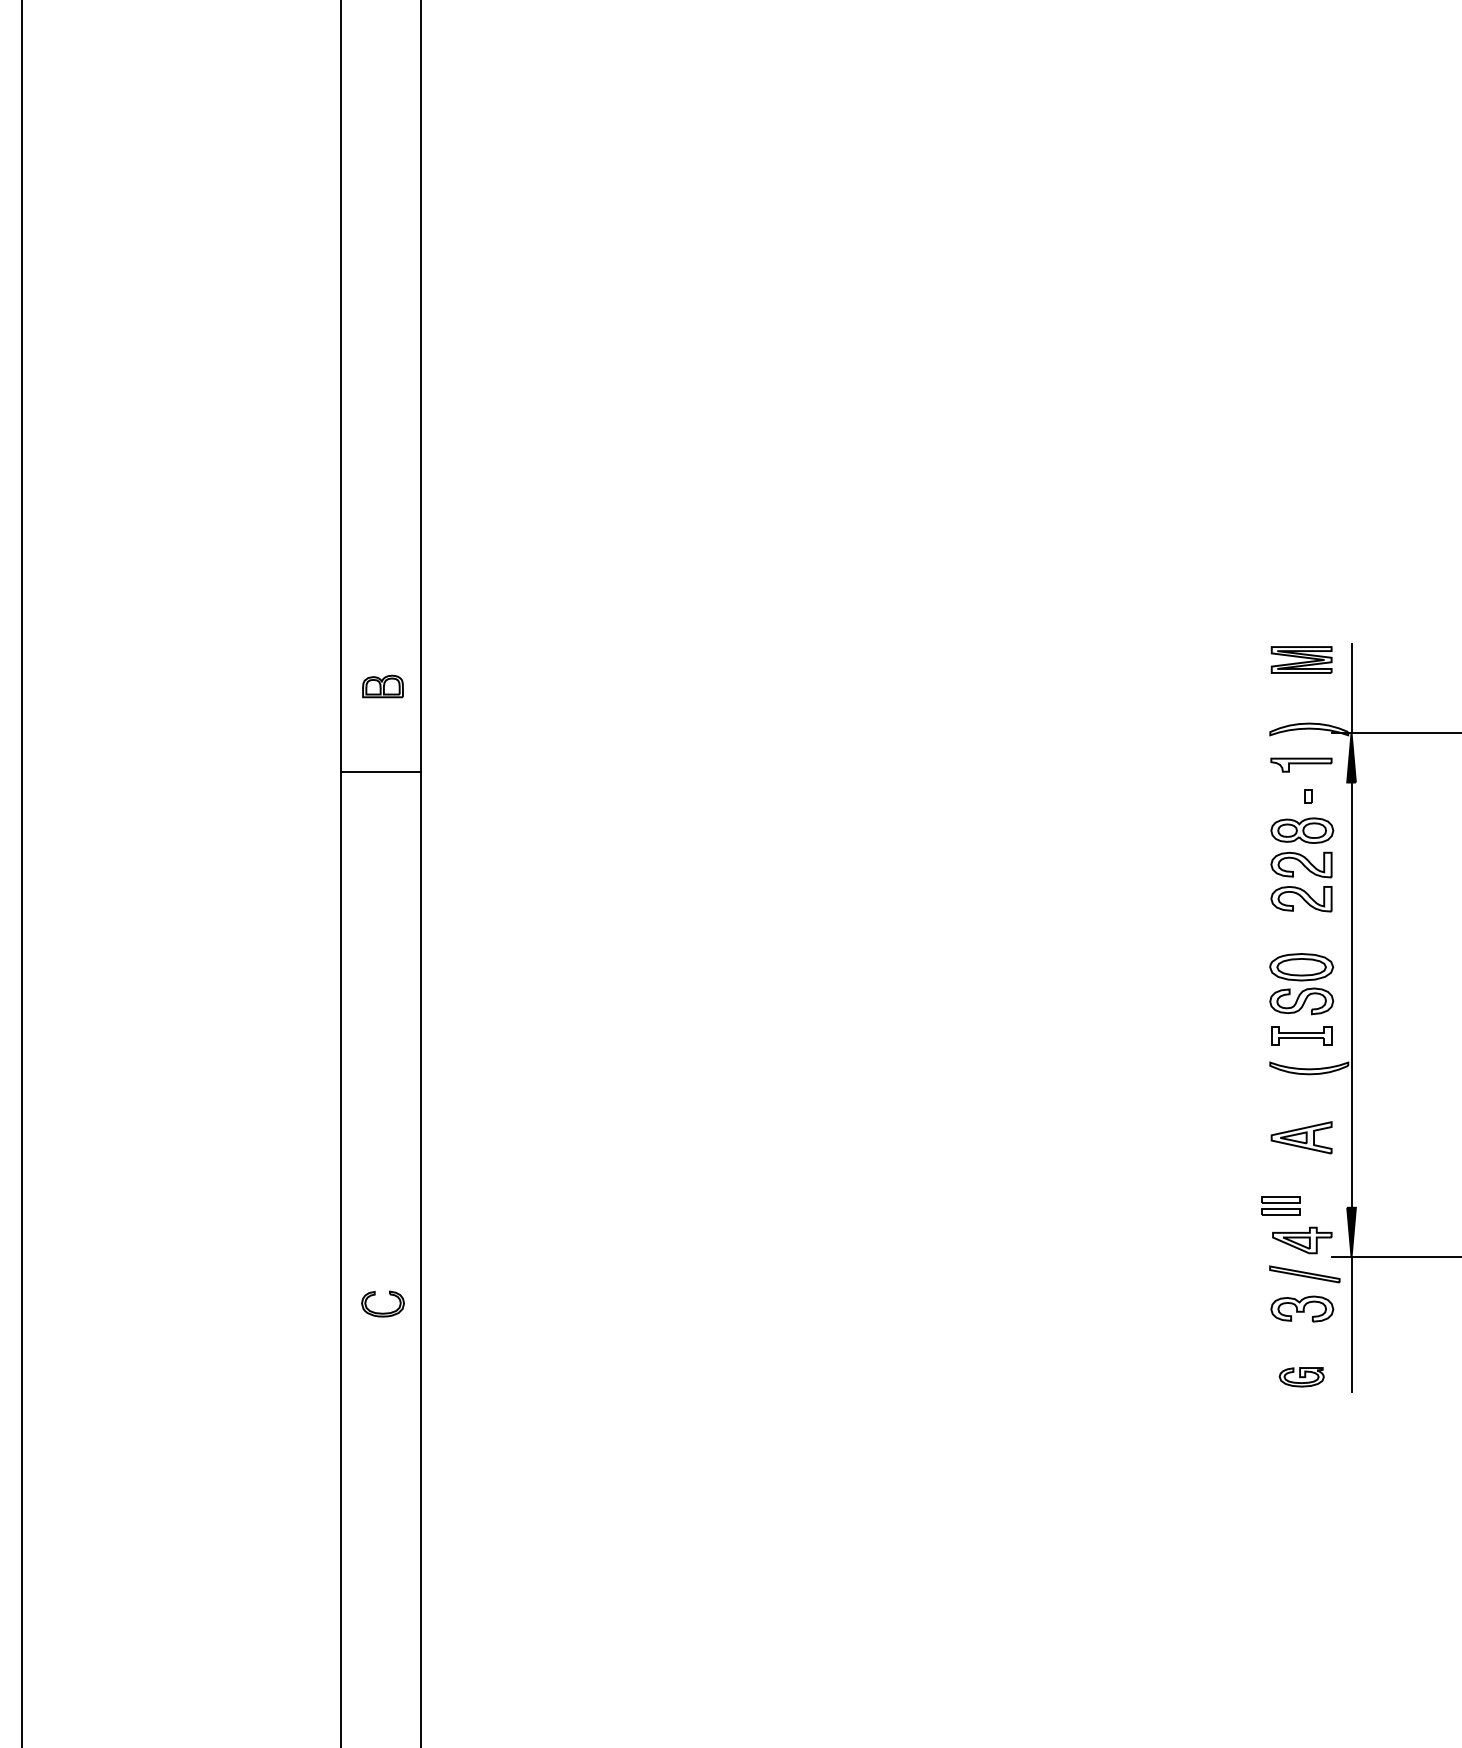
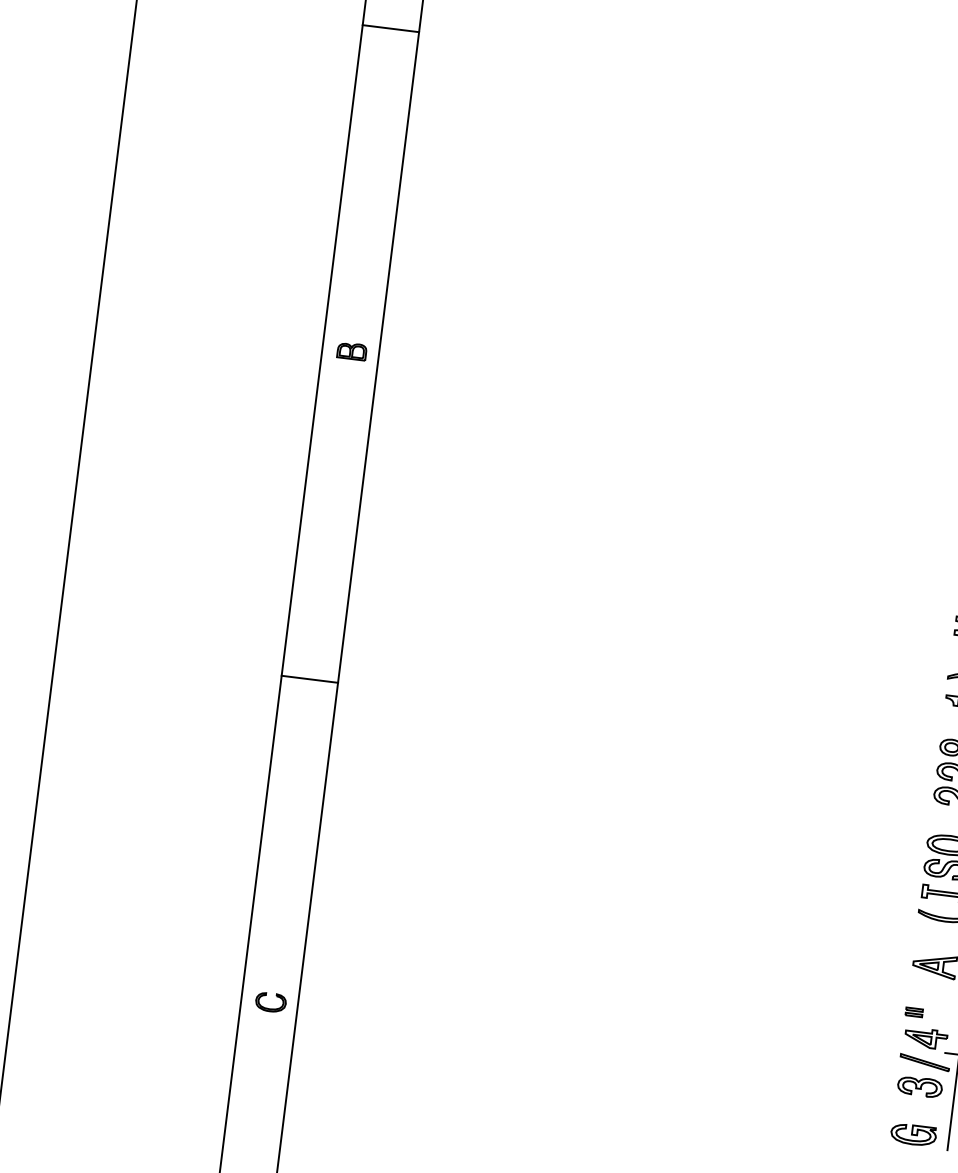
part: (382, 686) -> (351, 351), moved
line: (381, 771) -> (310, 679), moved
part: (1281, 1206) -> (914, 1012), size x0.62
part: (1301, 1377) -> (913, 1135), size x1.43

